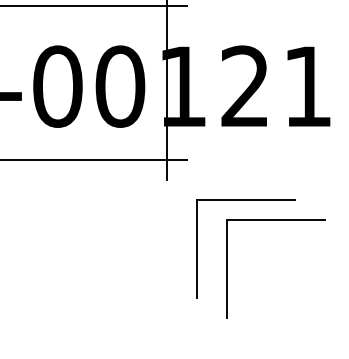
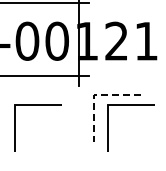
line: (196, 200) -> (93, 95), solid -> dashed
line: (78, 221) -> (37, 105), added

